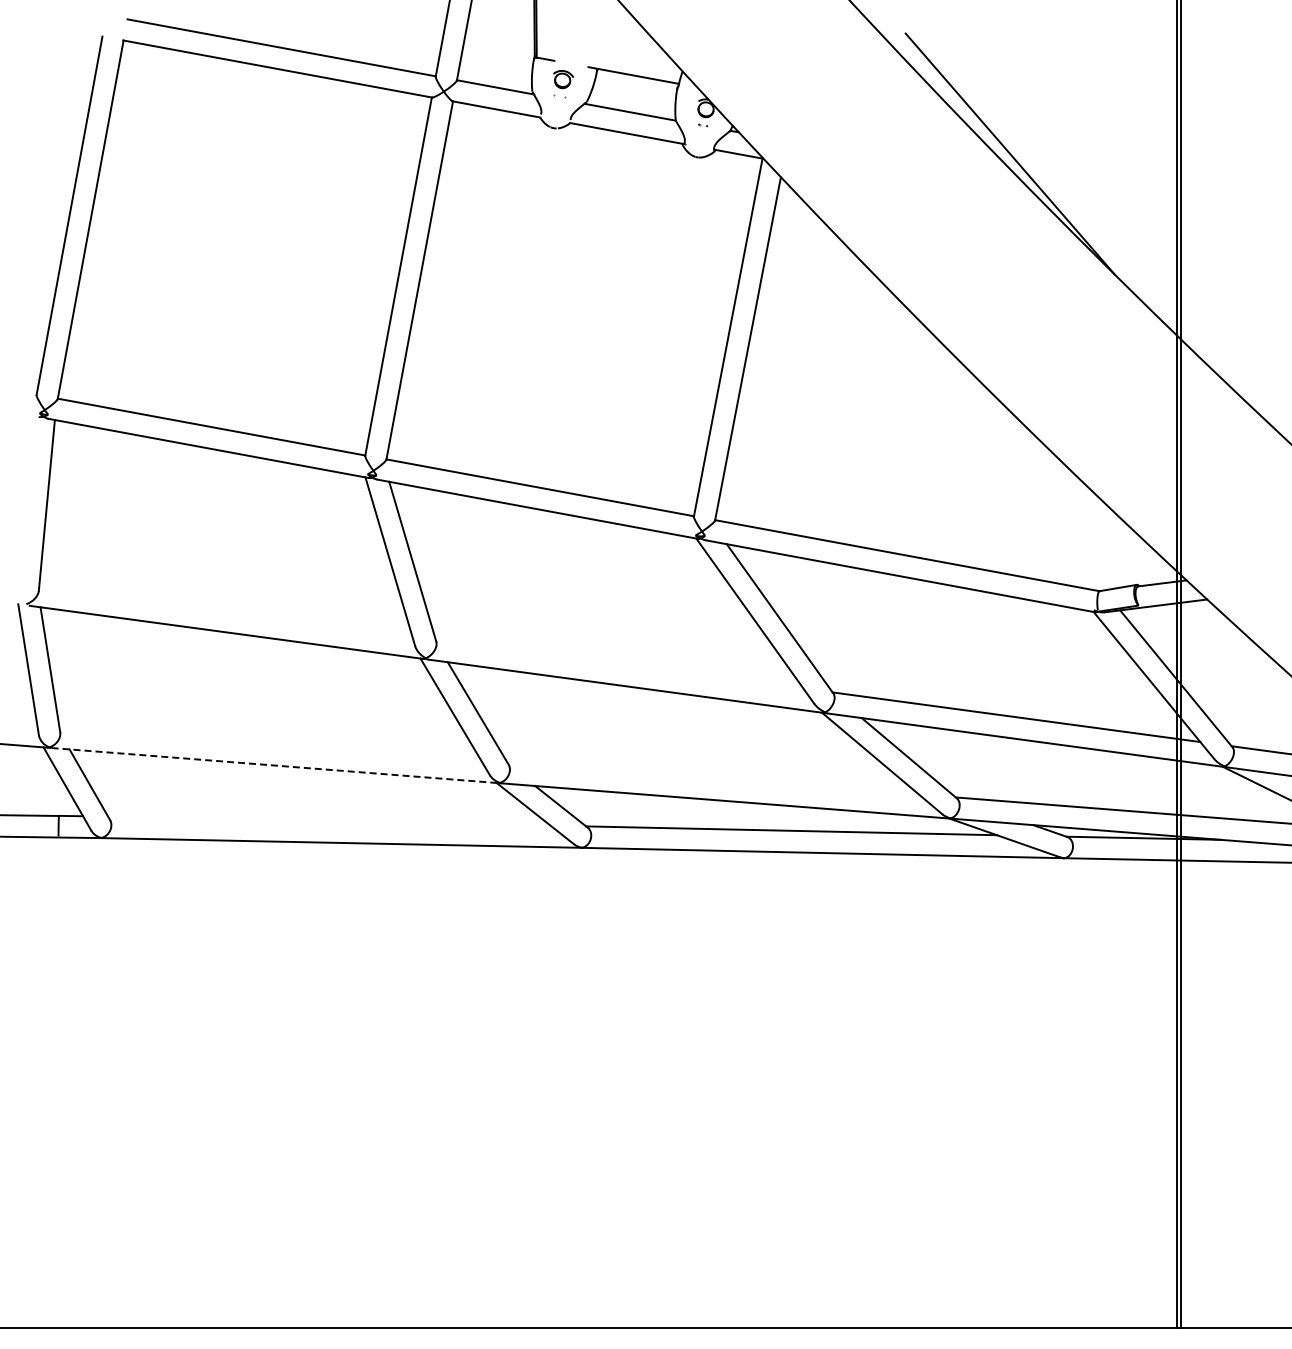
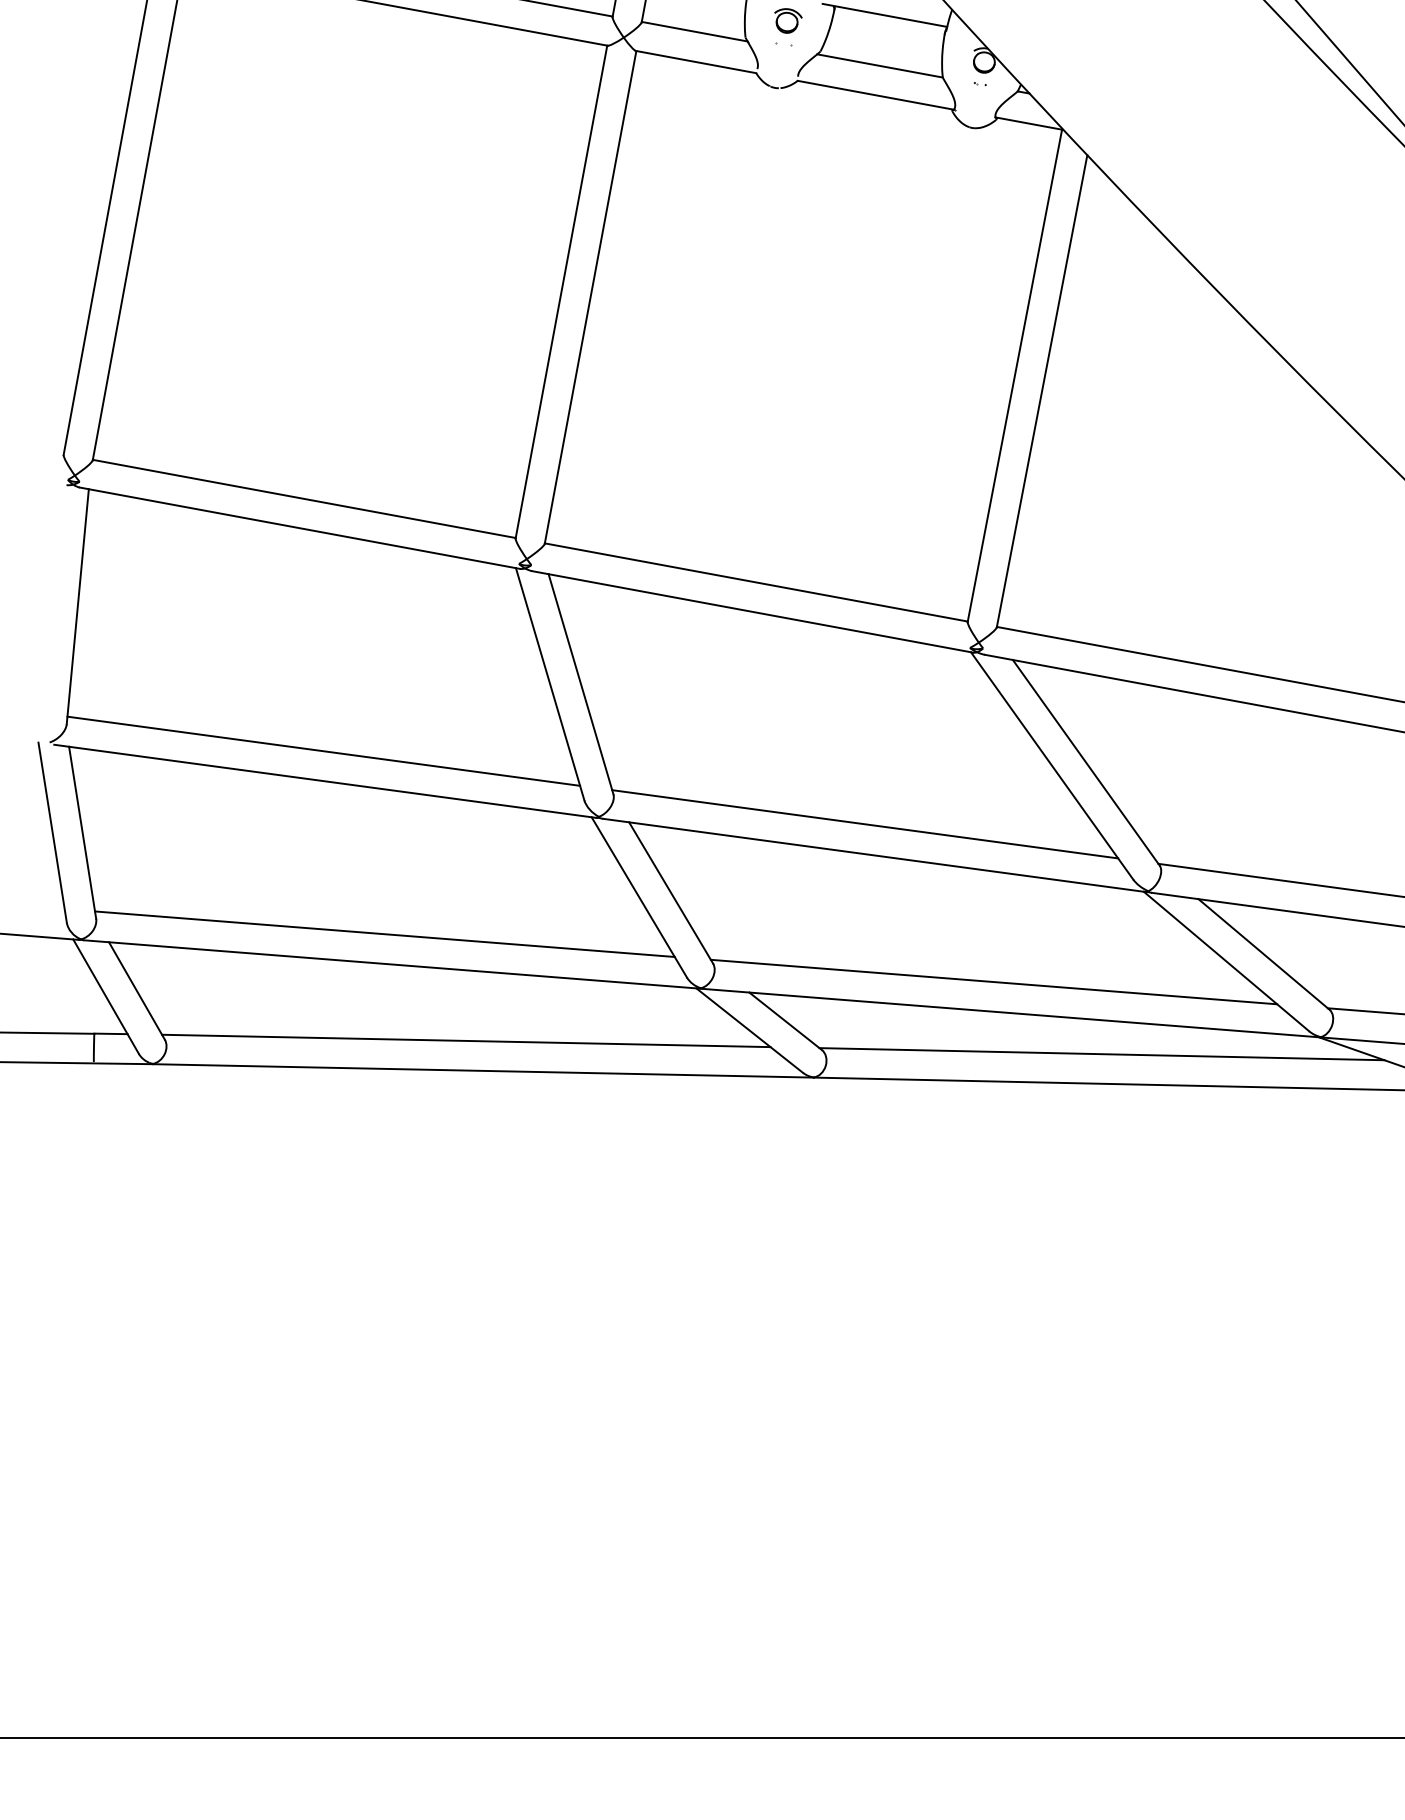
line: (225, 610) -> (323, 751), added
line: (619, 663) -> (865, 824), added
line: (269, 743) -> (383, 934), added
line: (275, 765) -> (392, 964), dashed -> solid
line: (712, 778) -> (993, 982), added
line: (329, 820) -> (466, 1039), added

